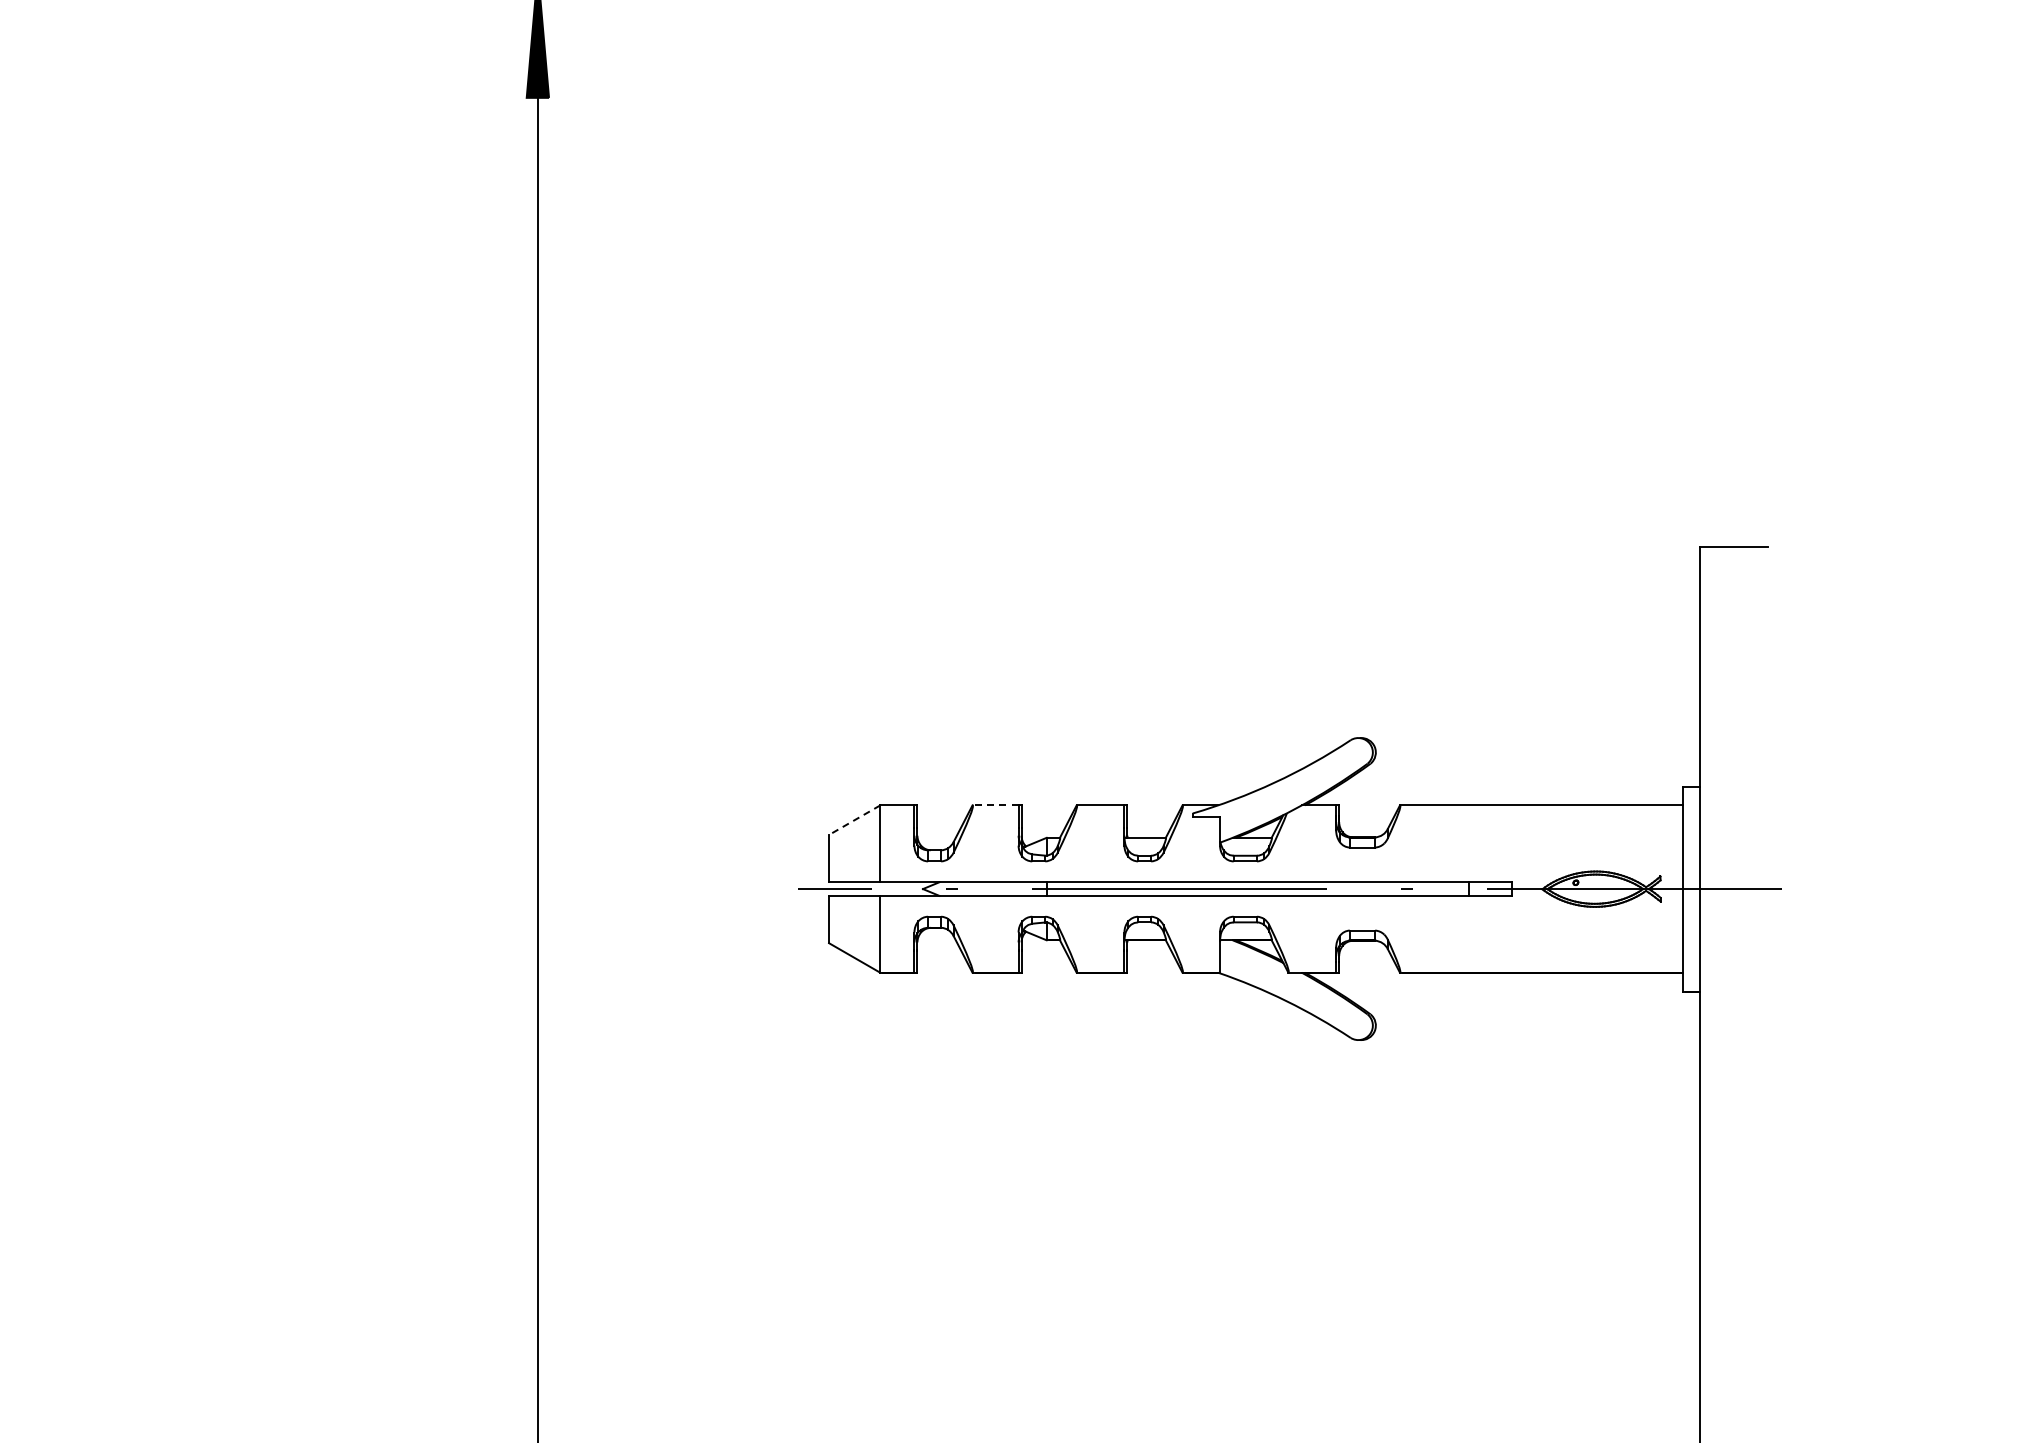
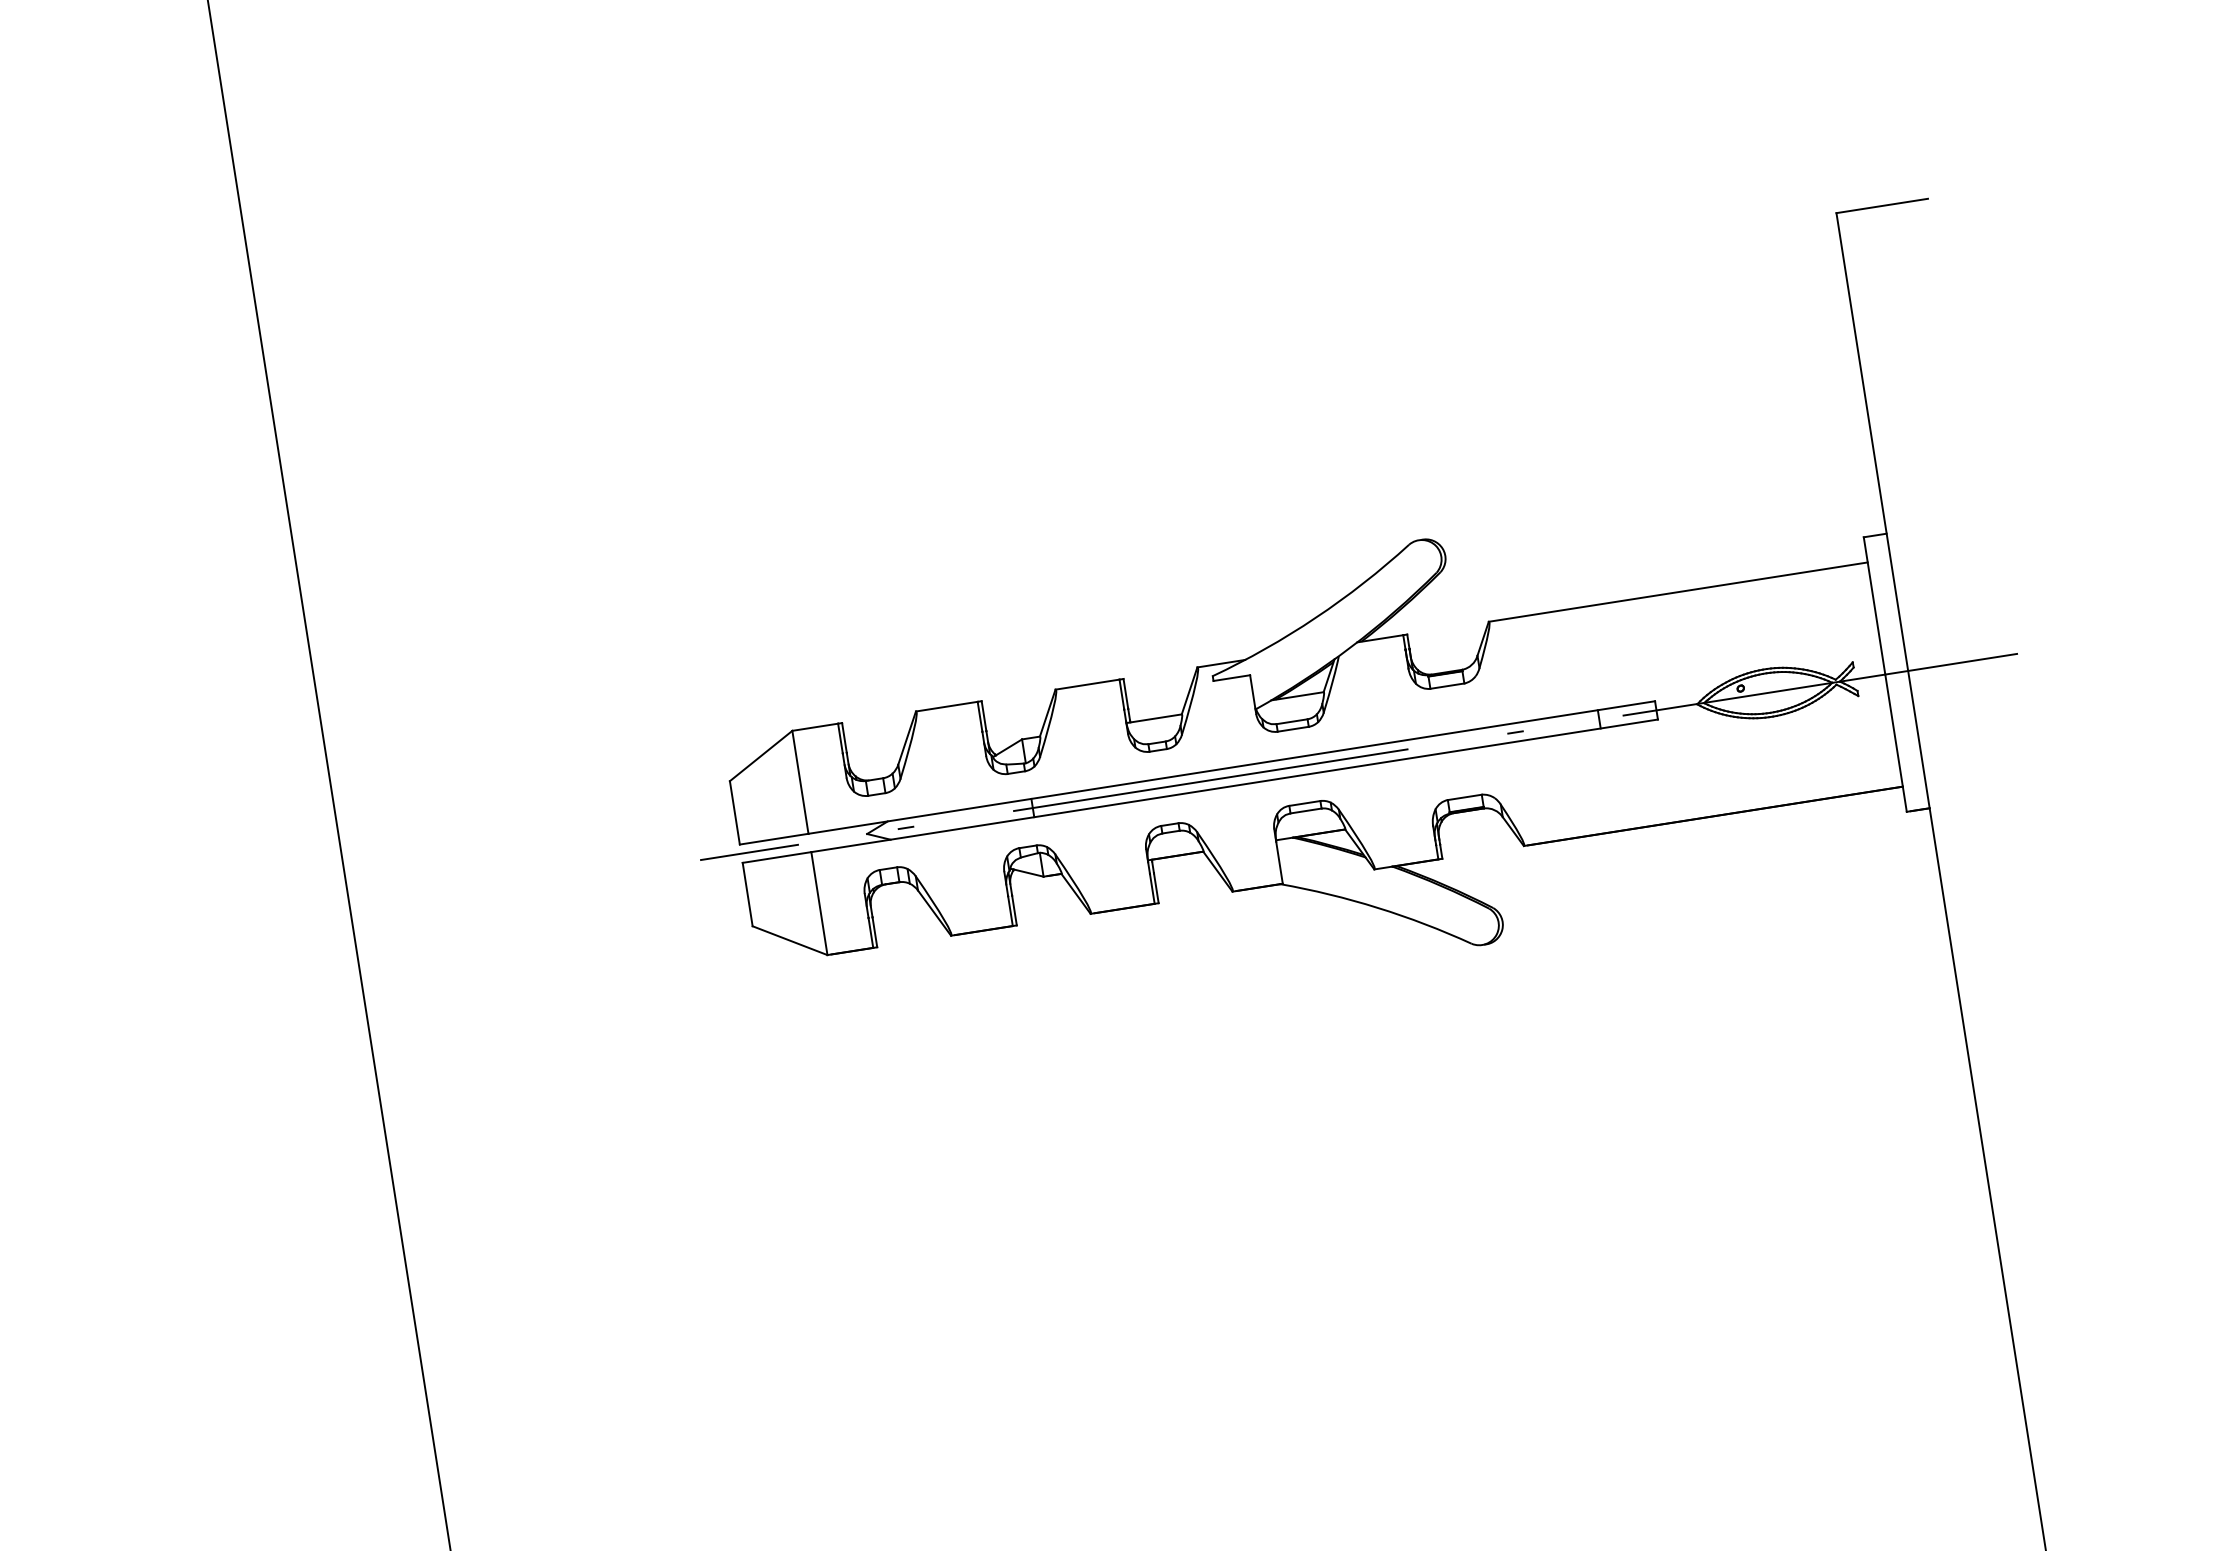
line: (995, 805) -> (946, 706), dashed -> solid
line: (854, 820) -> (760, 756), dashed -> solid

